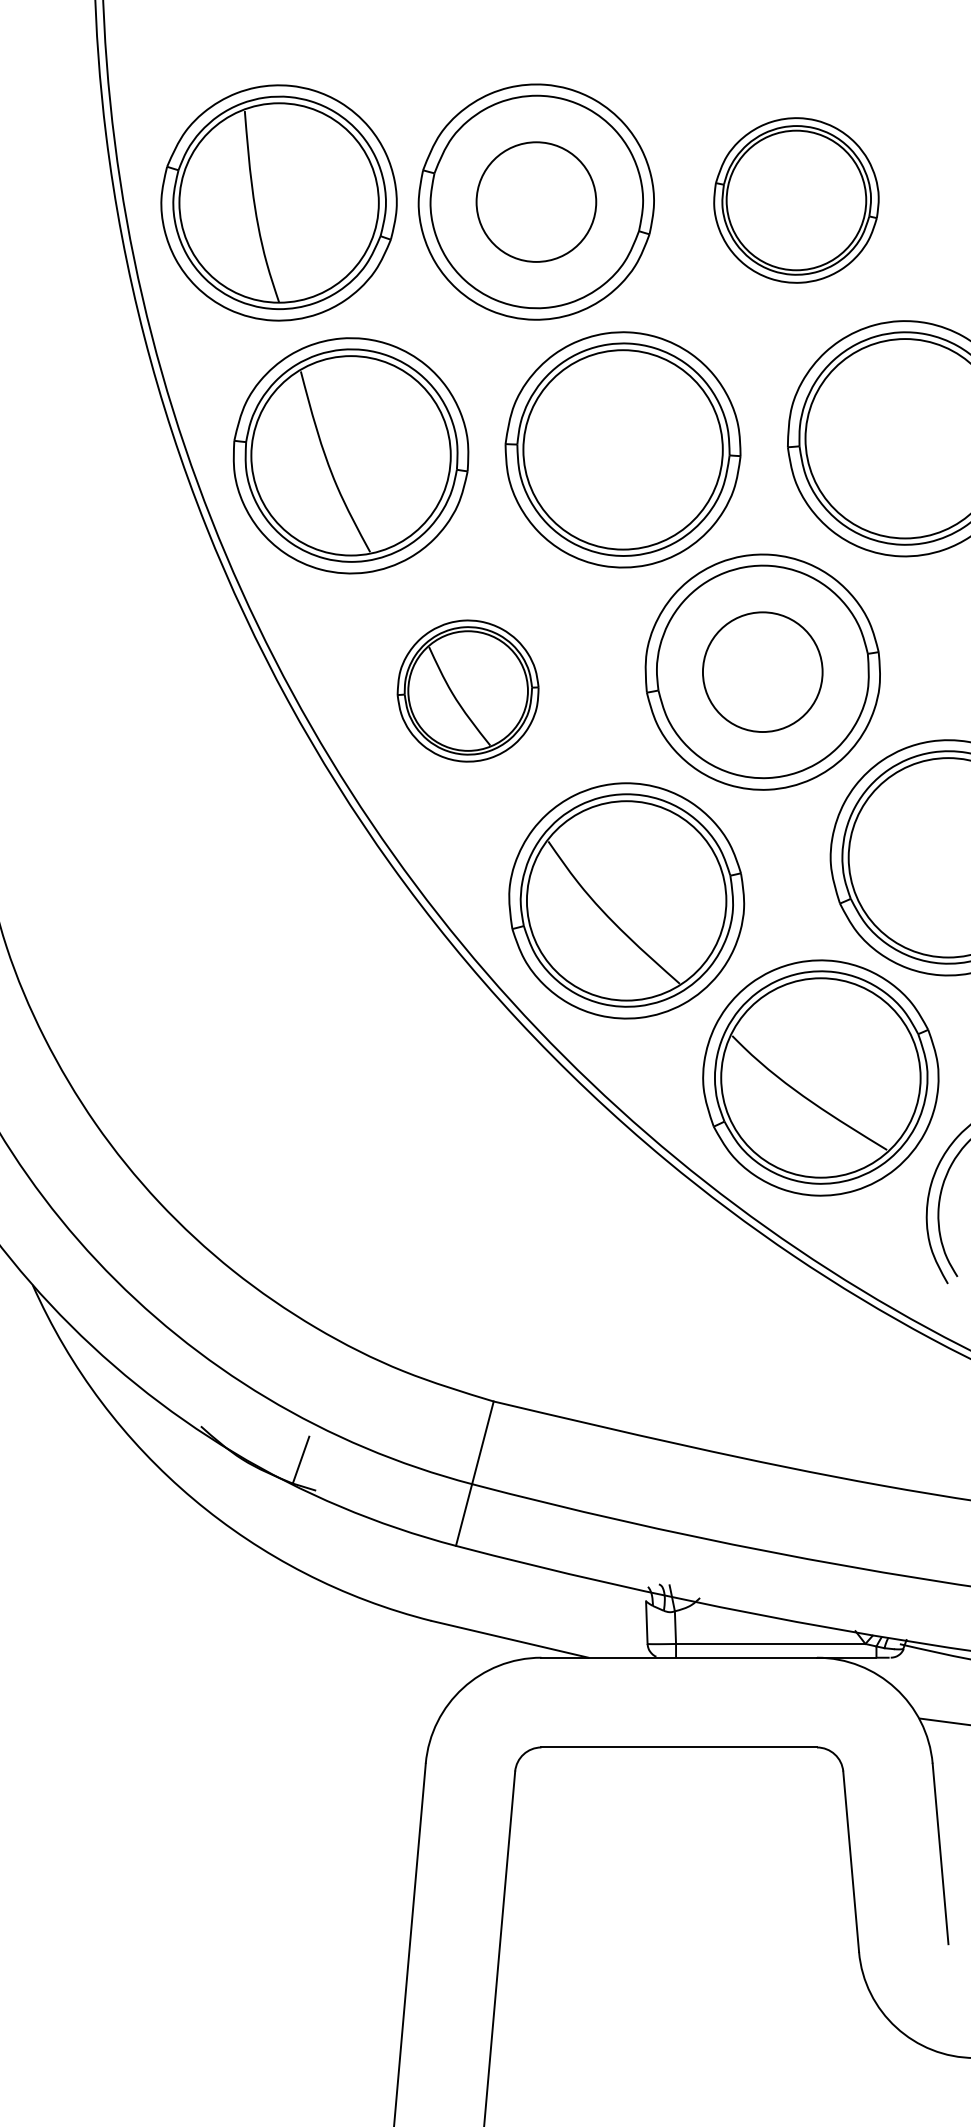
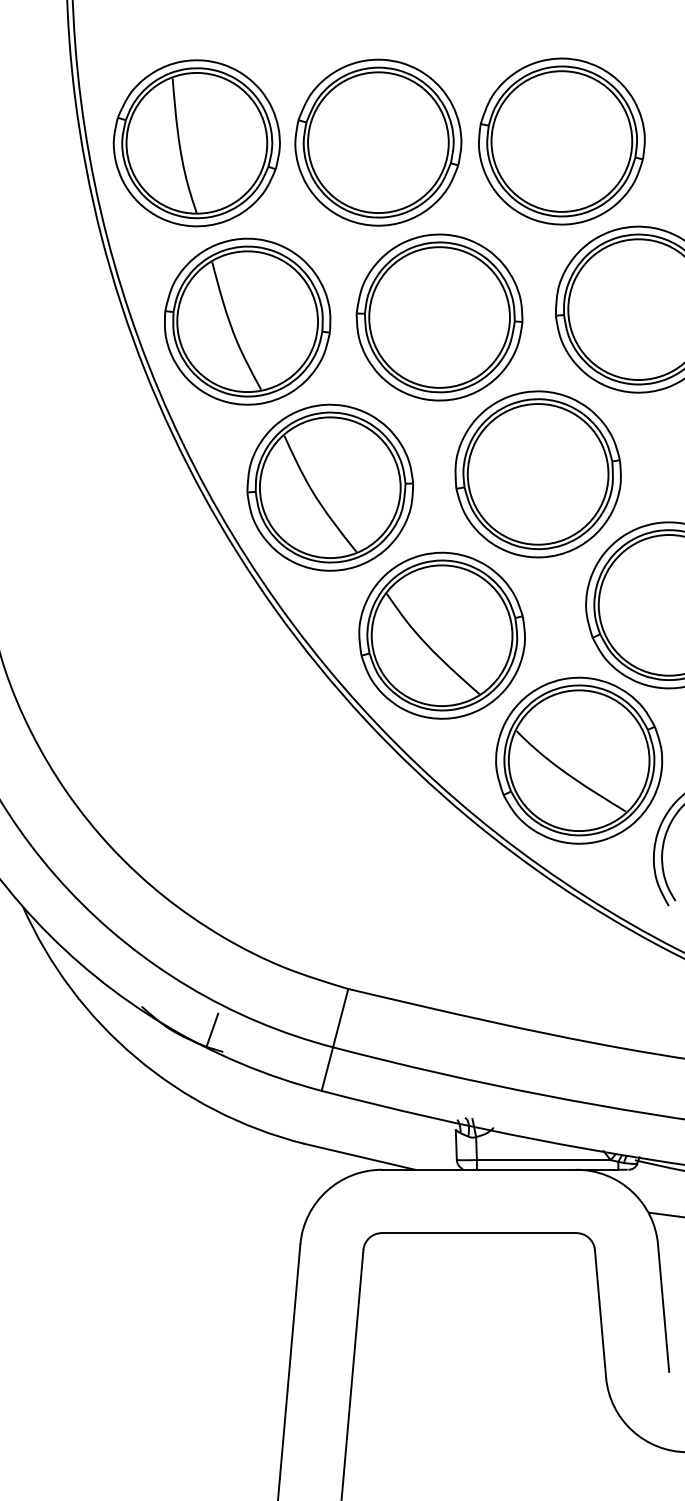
part: (796, 200) -> (561, 141), size x1.43
circle: (536, 201) -> (378, 142), size x1.67
circle: (762, 671) -> (537, 473), size x1.67
part: (467, 690) -> (329, 487), size x1.67

